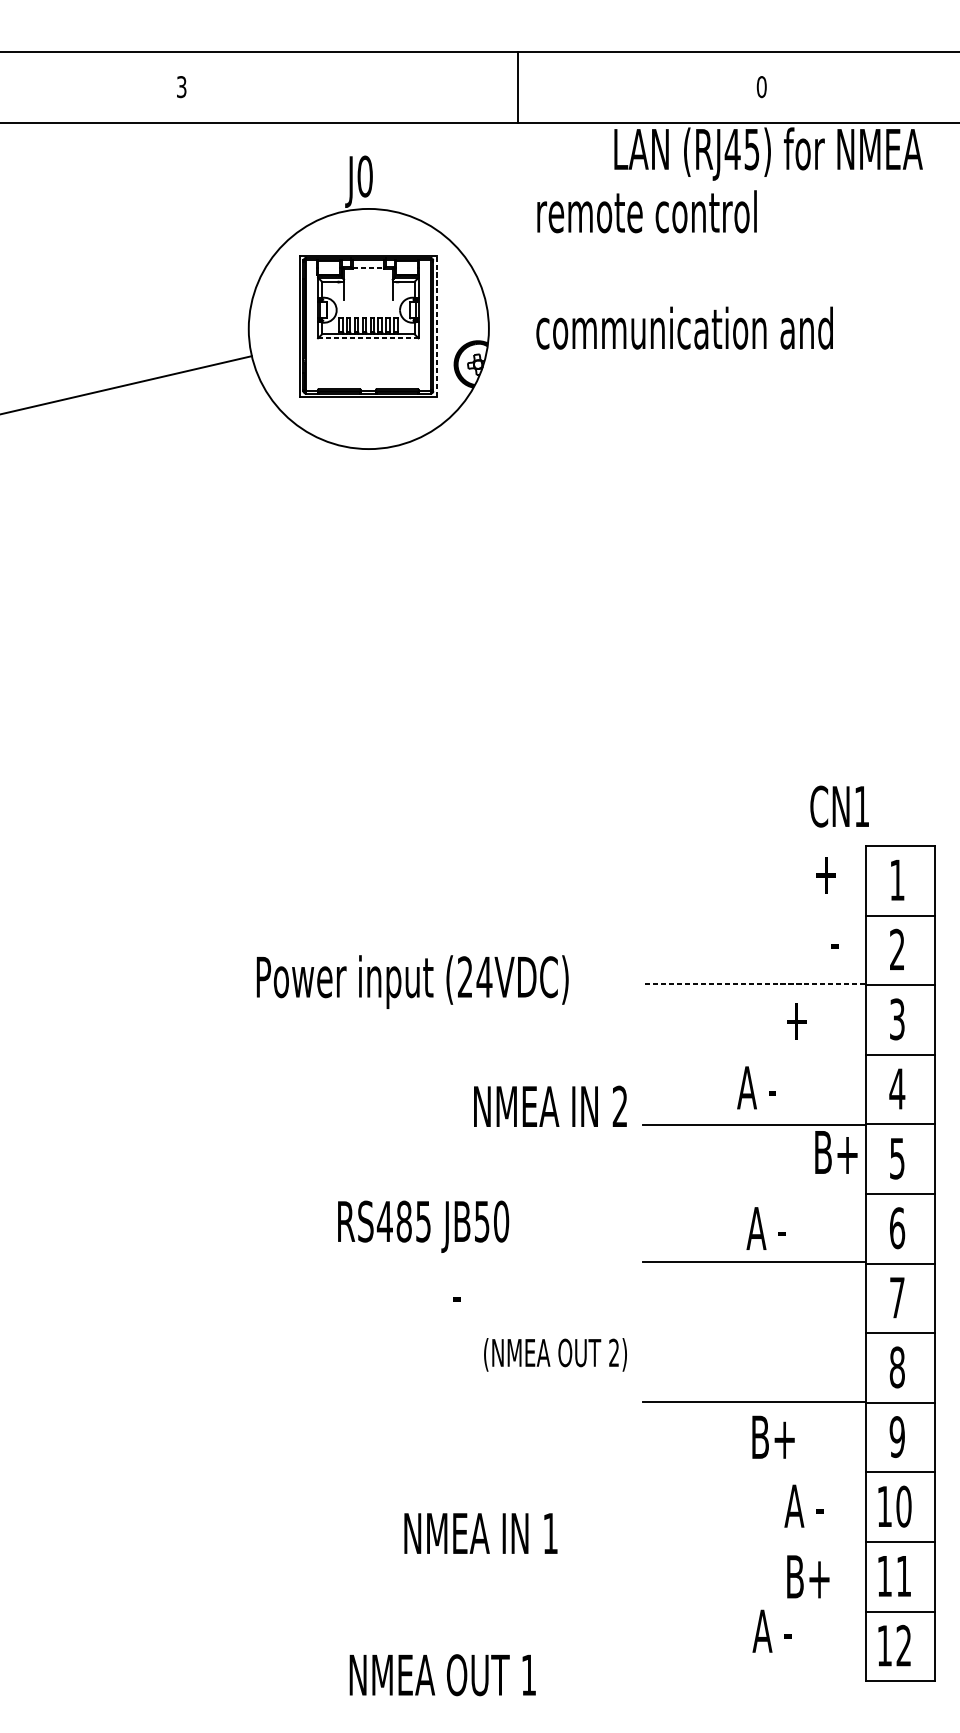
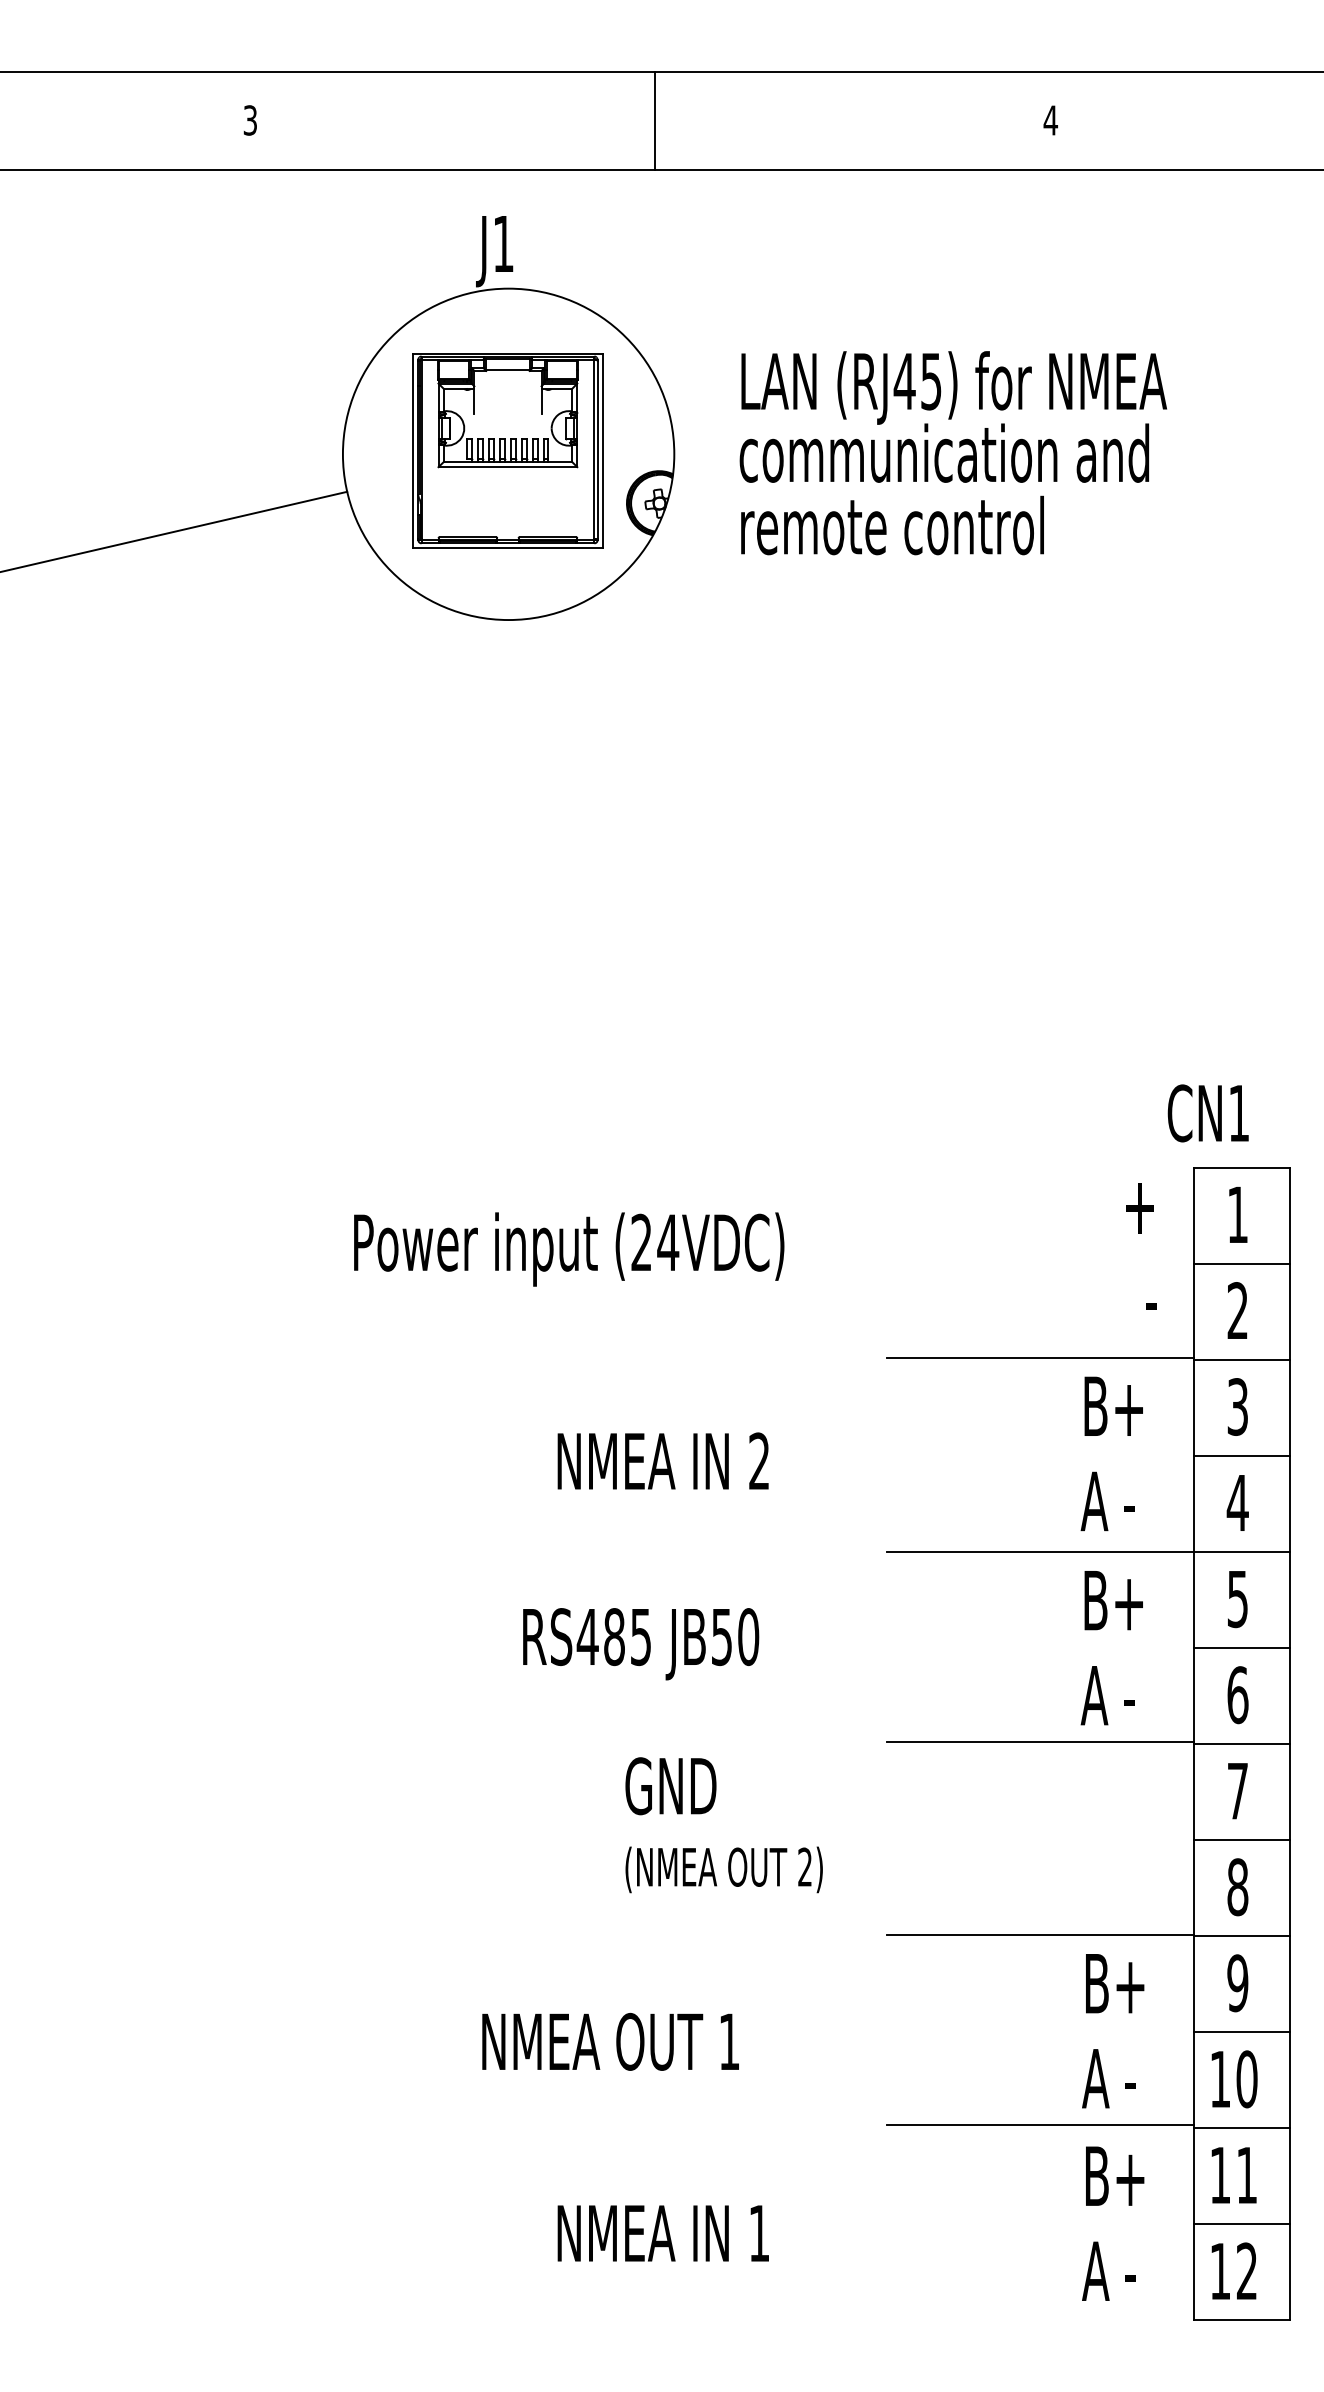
line: (518, 87) -> (655, 120), moved
text: (761, 87) -> (1050, 120), 0 -> 4
text: (768, 153) -> (953, 387), moved
text: (365, 176) -> (503, 243), J0 -> J1
text: (647, 211) -> (892, 525), moved
line: (368, 267) -> (507, 369), dashed -> solid
line: (436, 326) -> (602, 450), dashed -> solid
line: (368, 338) -> (508, 467), dashed -> solid
text: (839, 806) -> (1207, 1113), moved
text: (412, 982) -> (569, 1249), moved
line: (753, 984) -> (1039, 1358), dashed -> solid
text: (807, 1018) -> (1113, 1405), + -> B+
text: (756, 1087) -> (1107, 1501), moved
text: (549, 1106) -> (662, 1460), moved
text: (836, 1152) -> (1113, 1600), moved
text: (423, 1227) -> (641, 1644), moved
text: (765, 1228) -> (1107, 1695), moved
text: (486, 1294) -> (670, 1786), - -> GND
text: (555, 1354) -> (723, 1869), moved
text: (773, 1437) -> (1115, 1983), moved
text: (480, 1533) -> (662, 2233), moved
line: (753, 1540) -> (1039, 2125), added
text: (771, 1630) -> (1108, 2270), moved
text: (442, 1674) -> (610, 2041), moved

